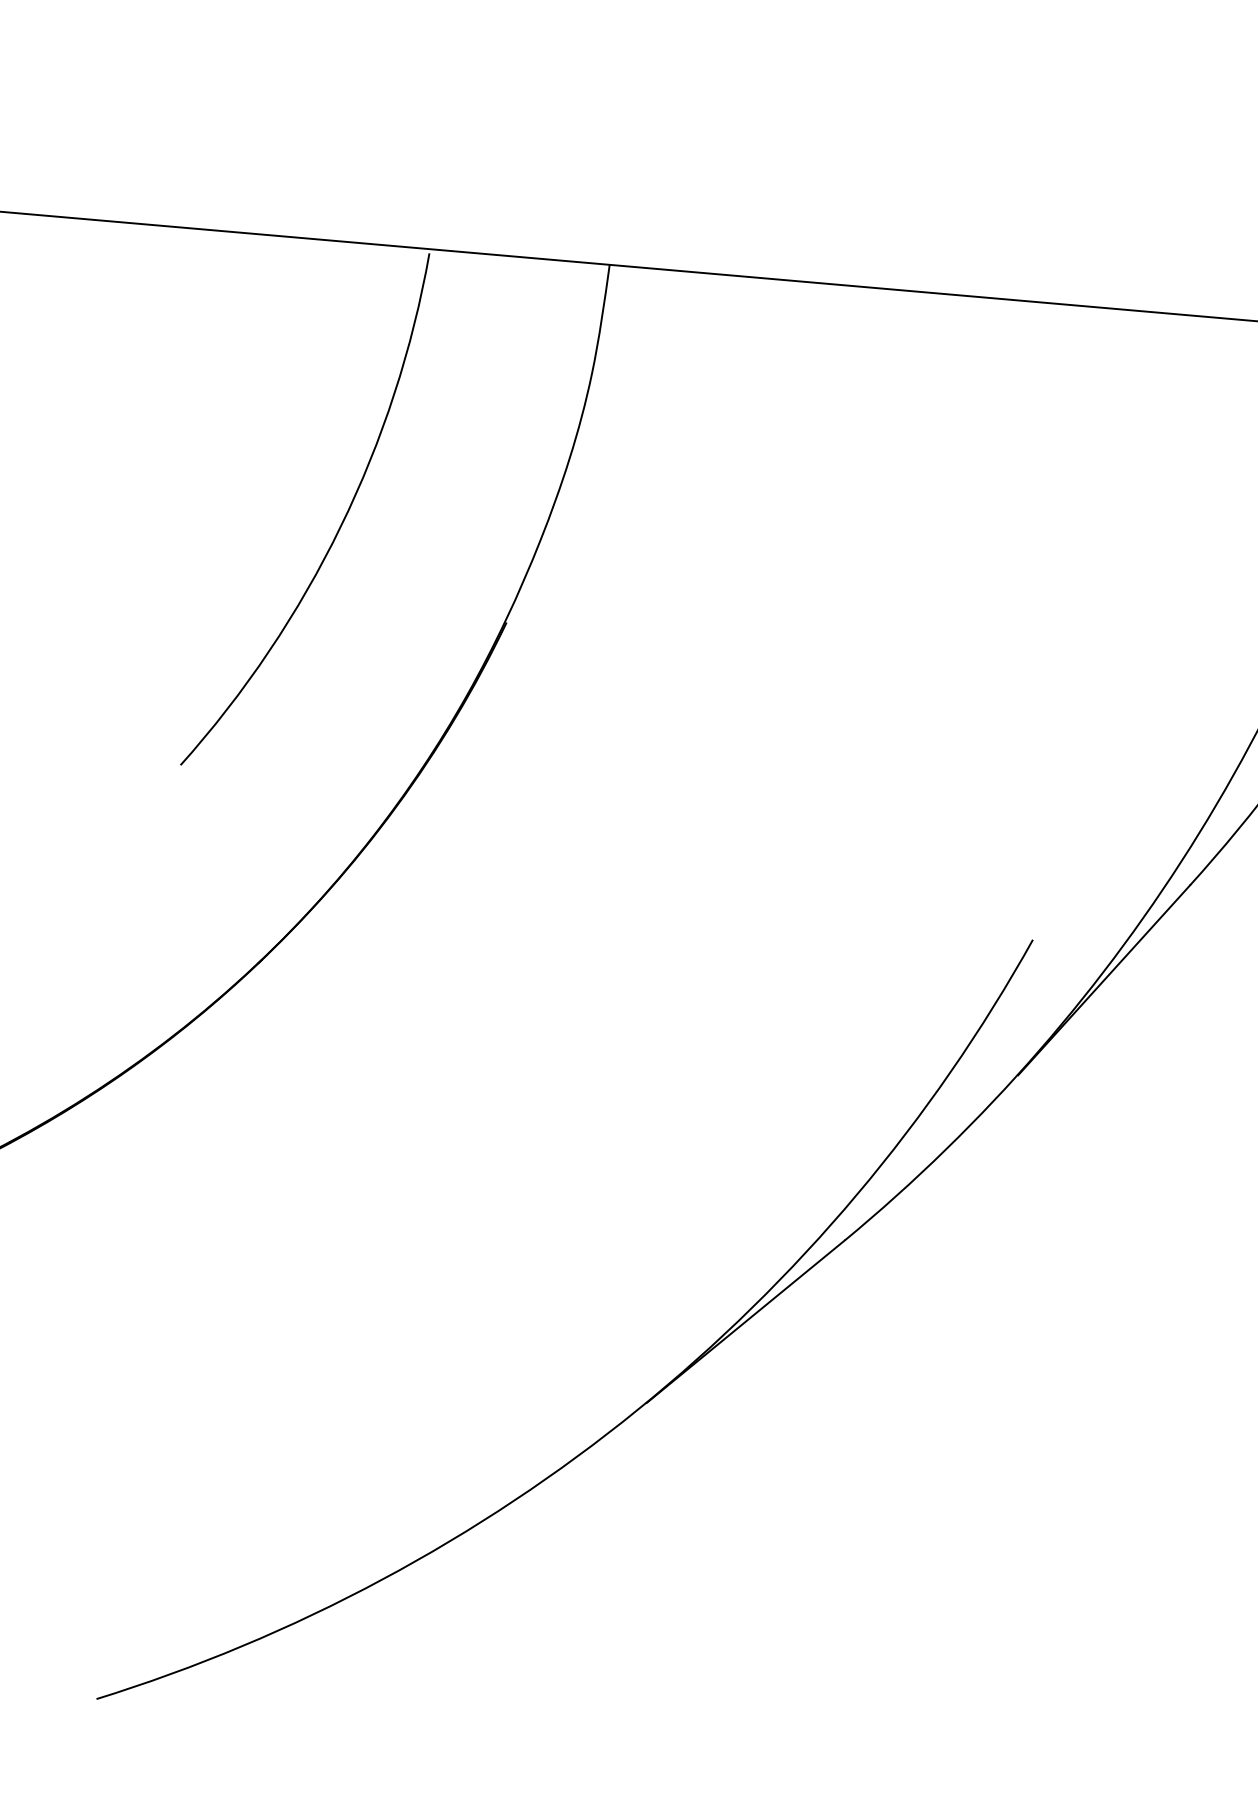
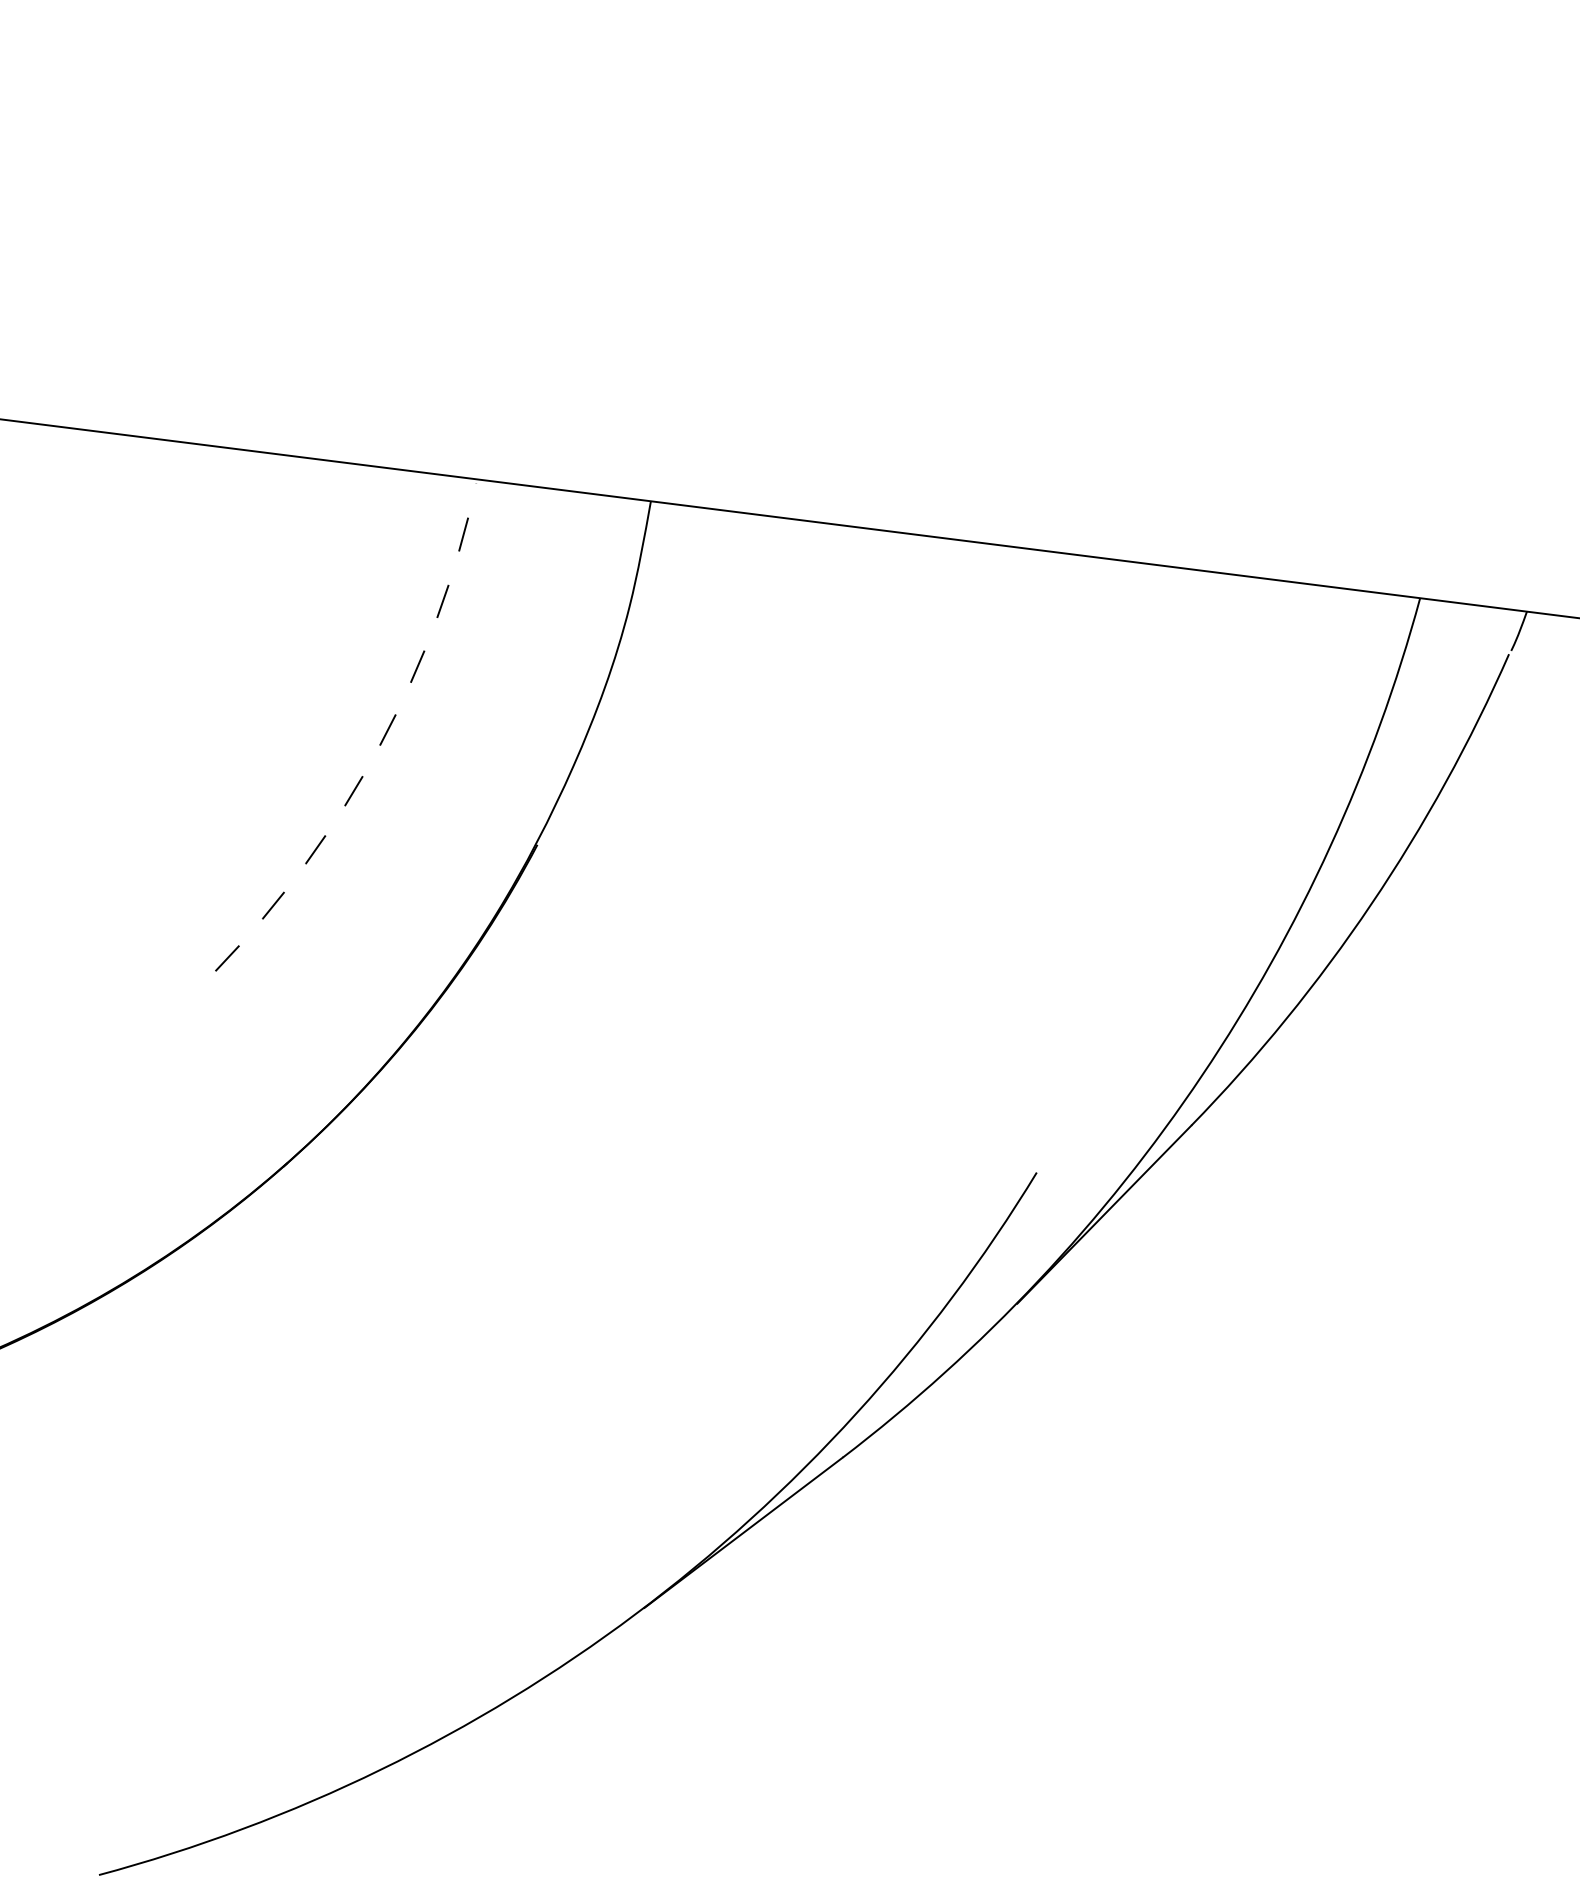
arc: (341, 526) -> (380, 745), solid -> dashed

